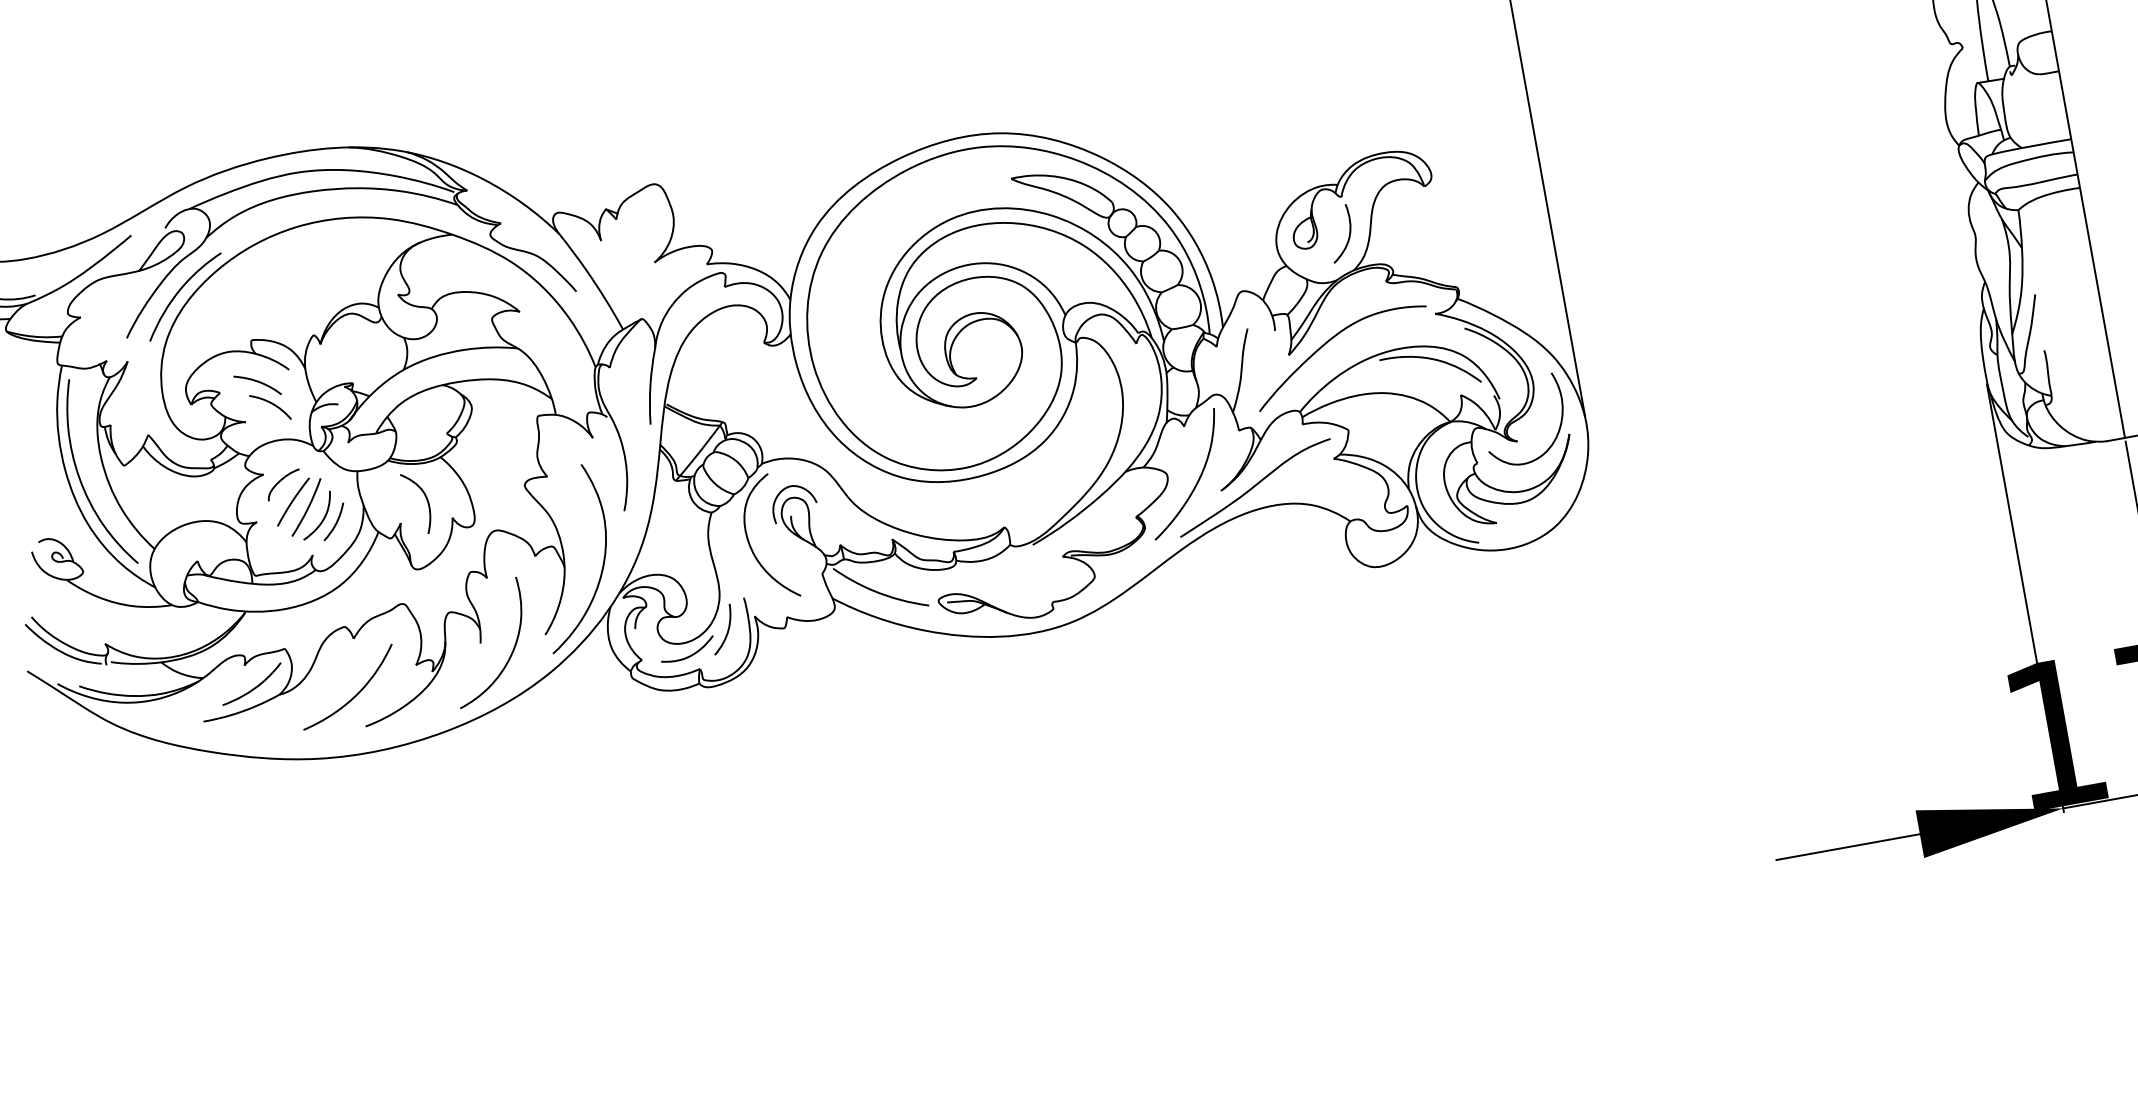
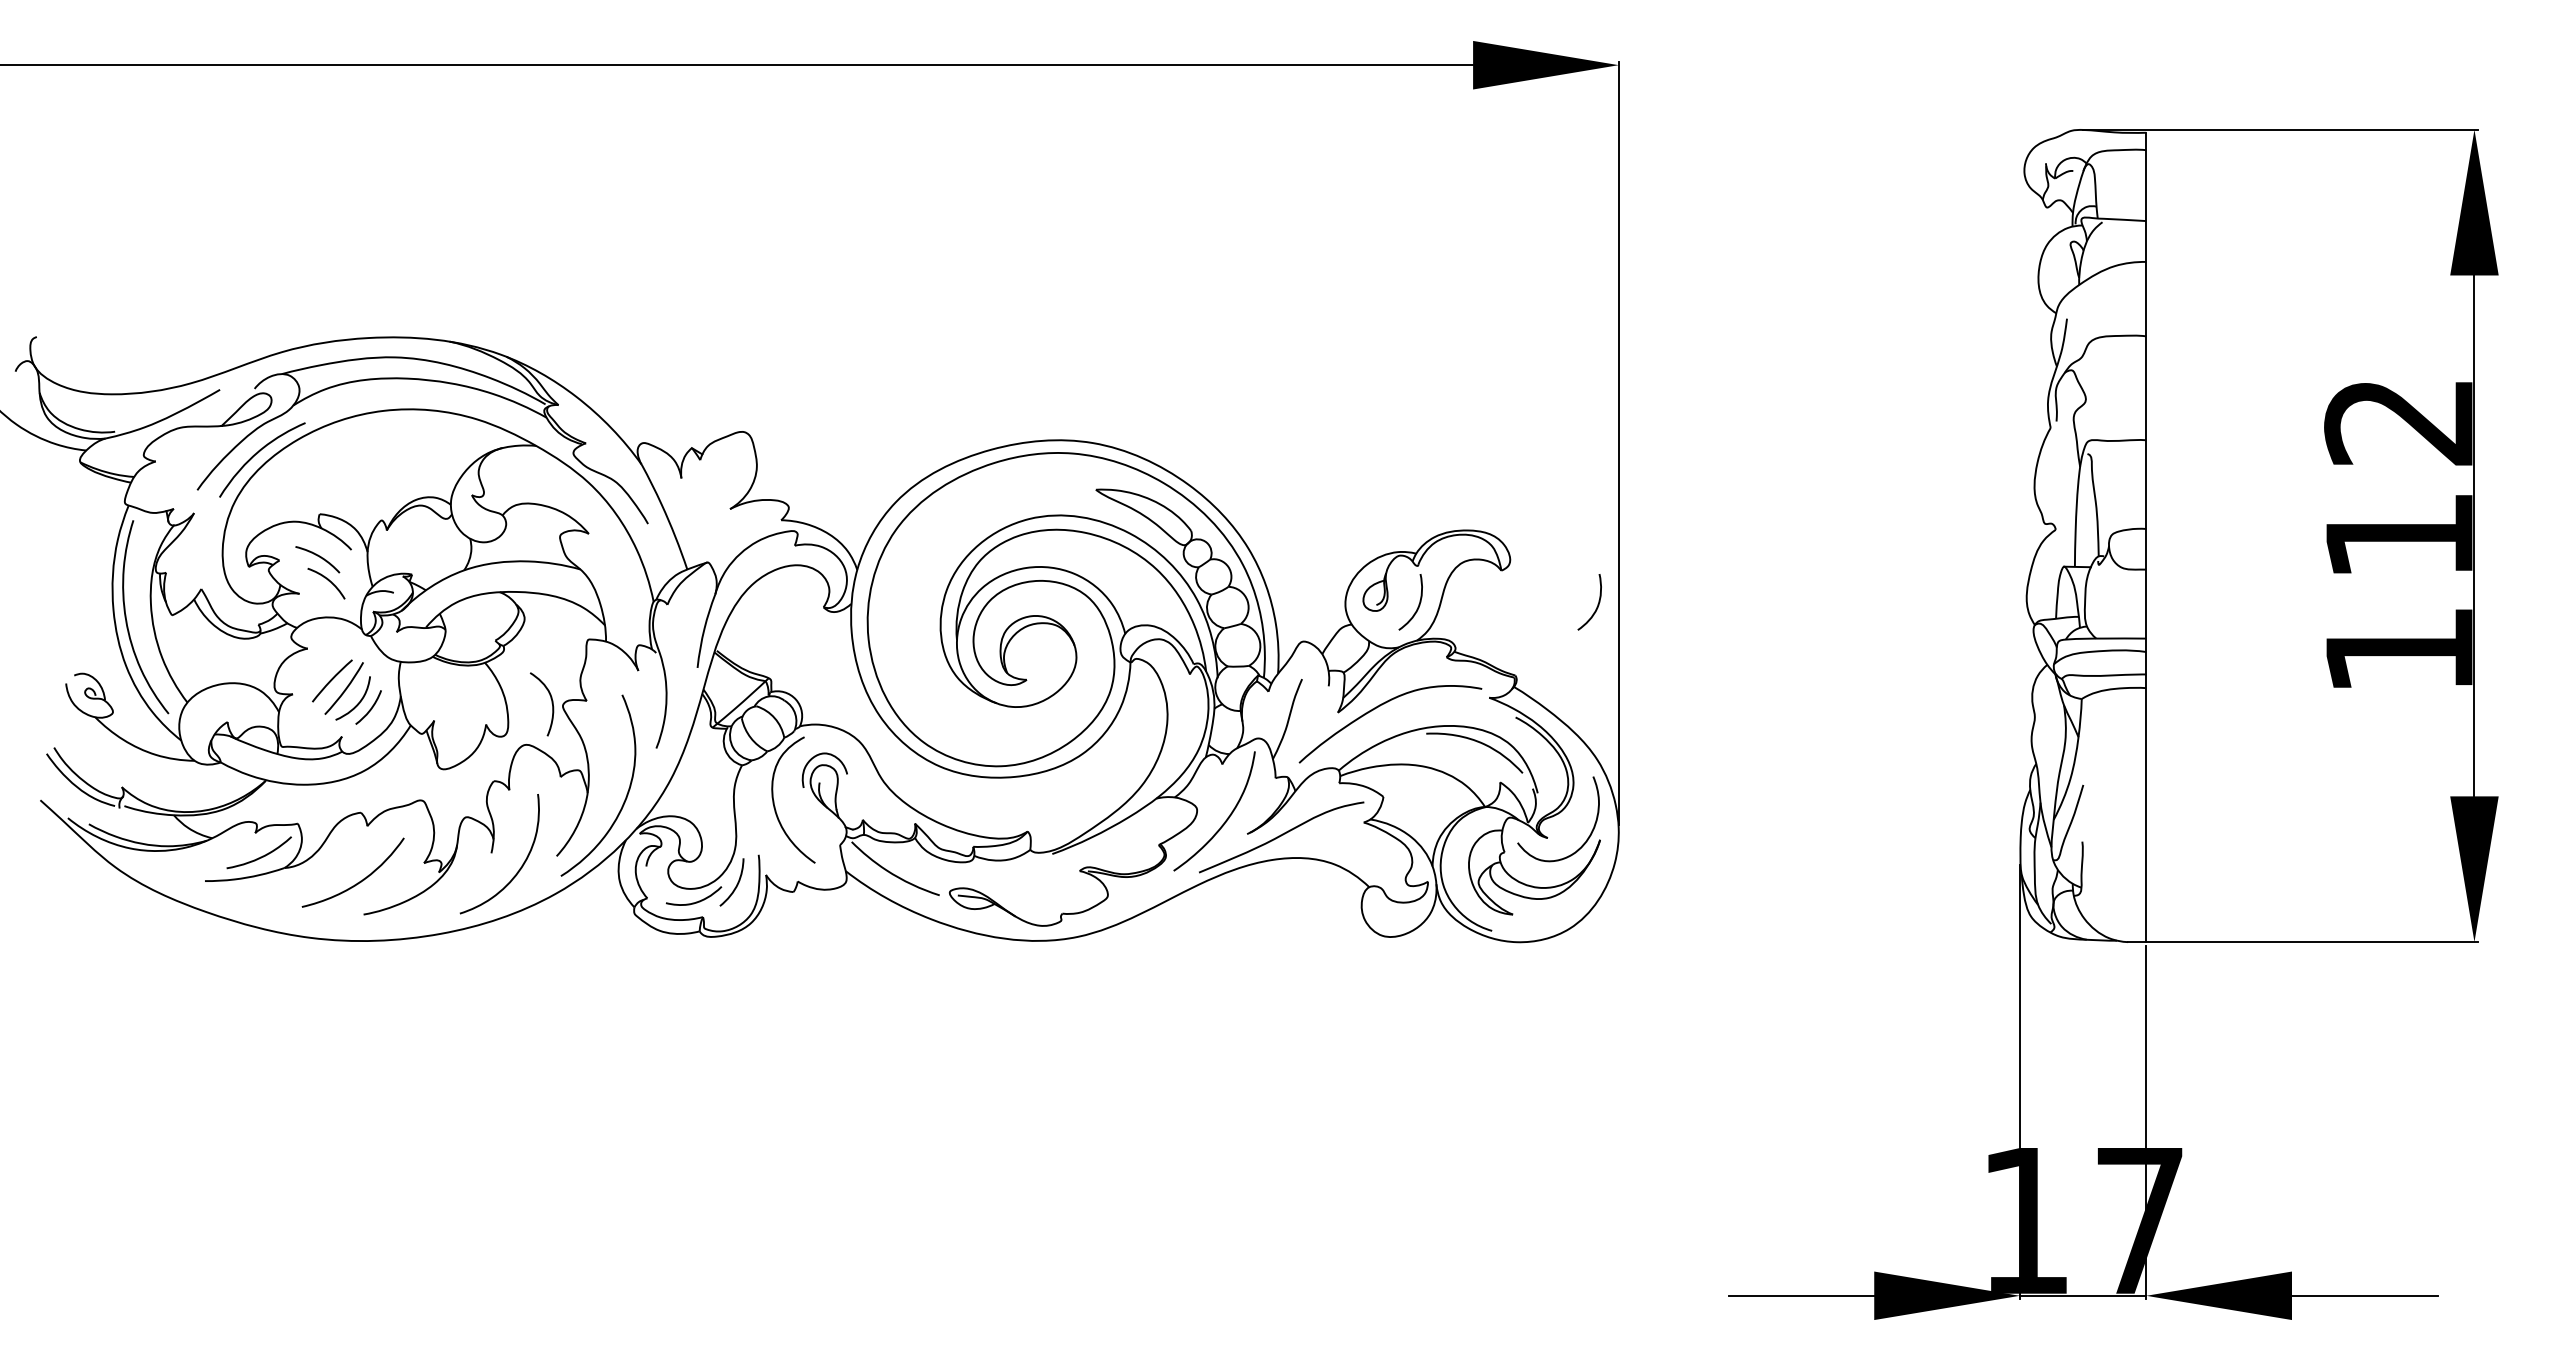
curve: (1524, 204) -> (1596, 606), added
curve: (280, 481) -> (323, 658), removed
curve: (426, 501) -> (551, 703), moved

